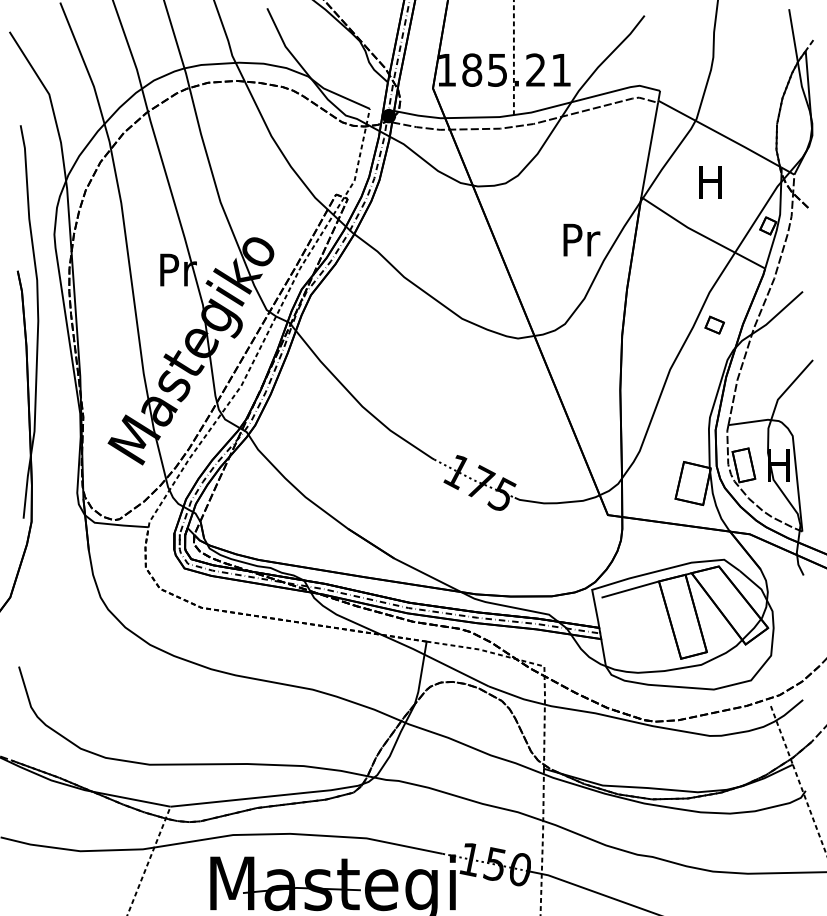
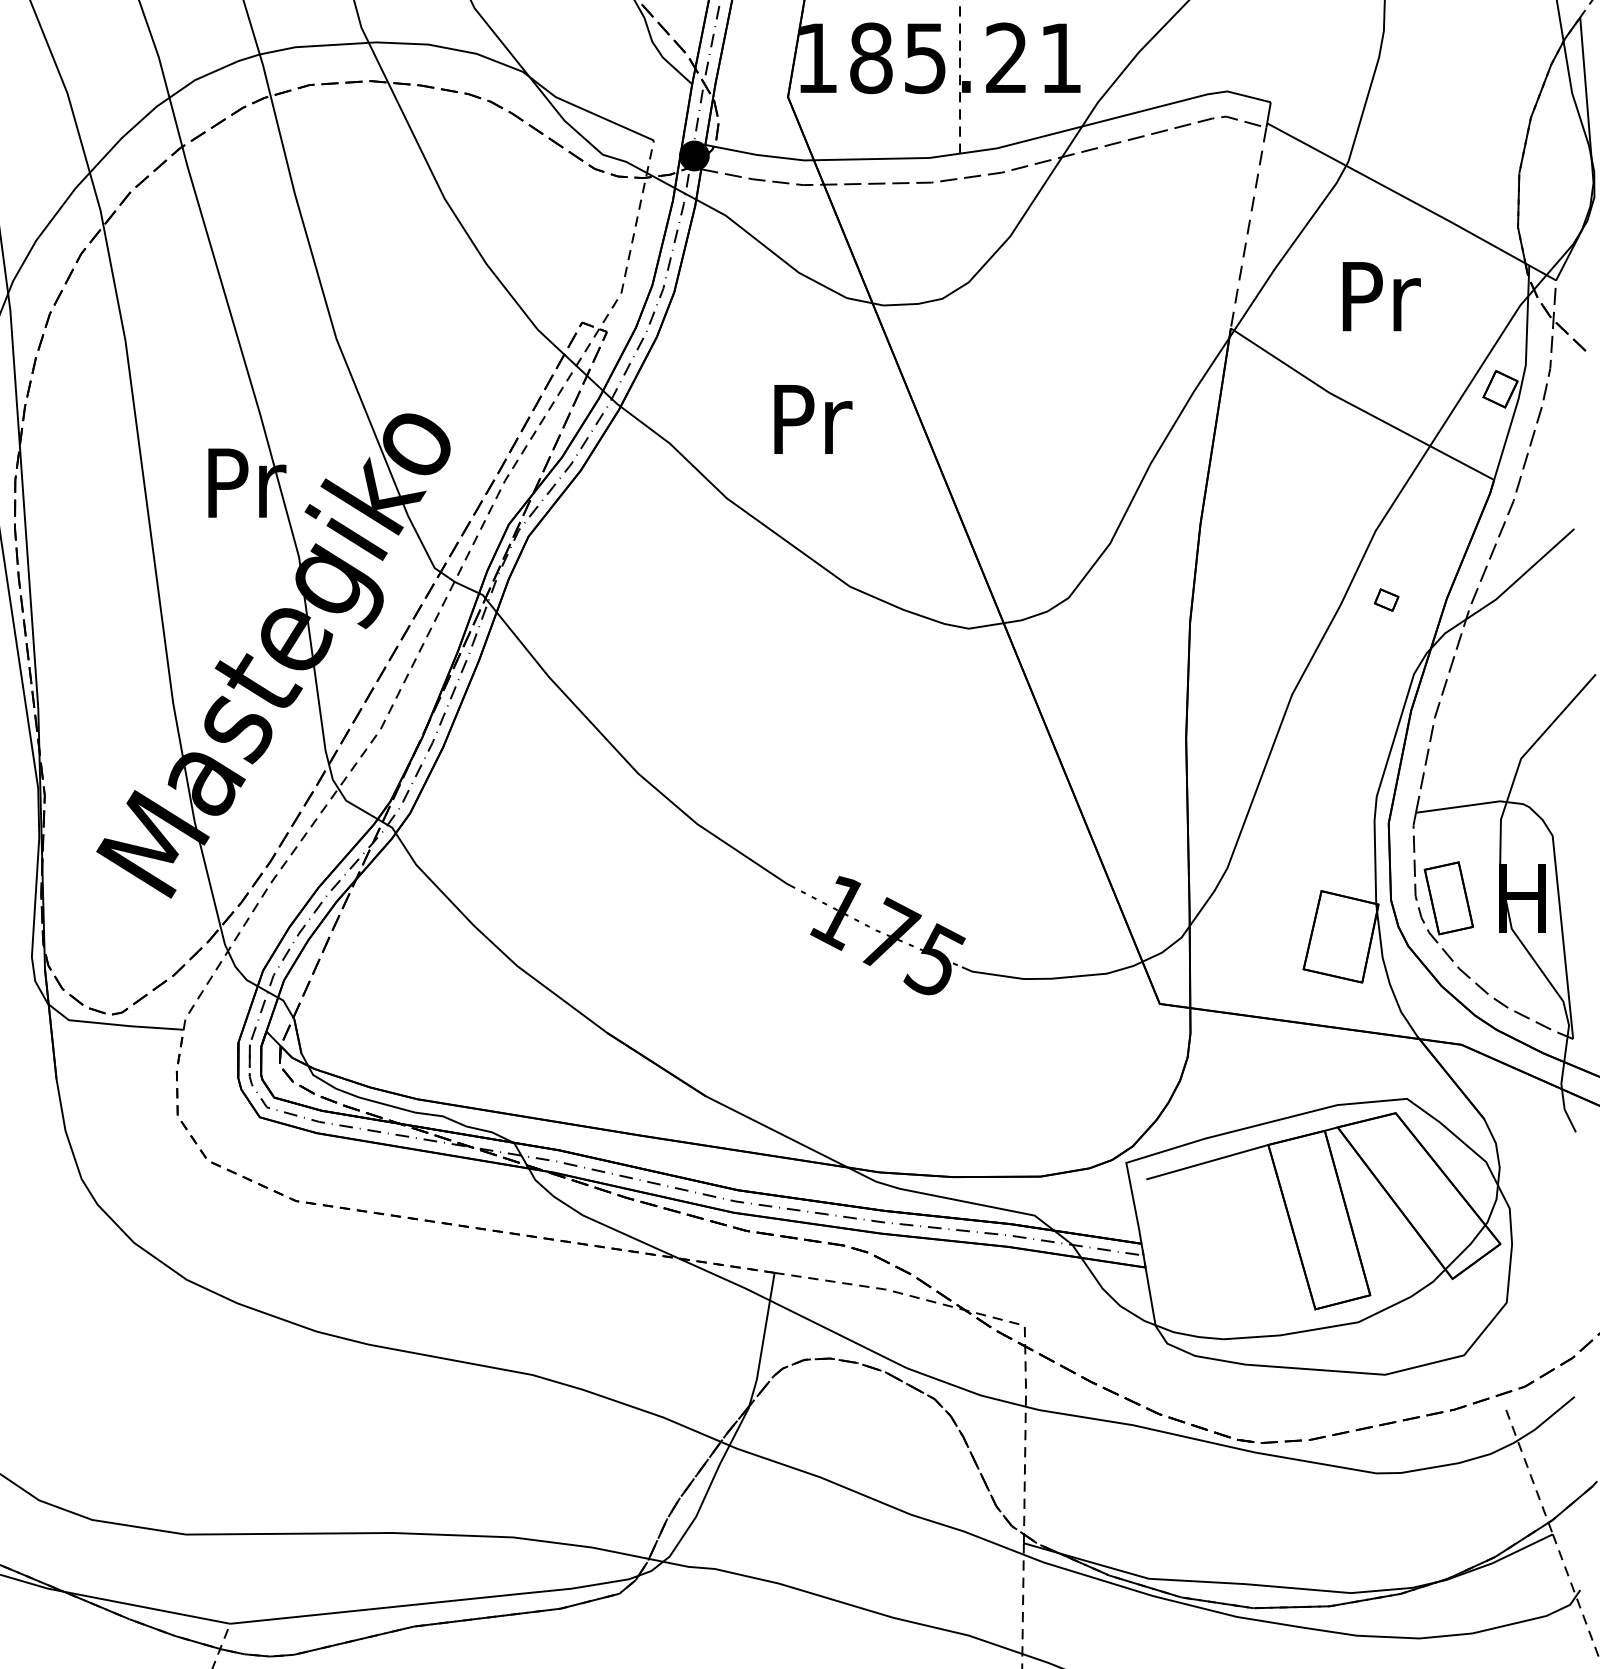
line: (649, 150) -> (1248, 228), solid -> dashed
text: (712, 182) -> (1382, 297), H -> Pr
text: (581, 239) -> (812, 418), moved
part: (714, 324) -> (1386, 598), size x0.6

